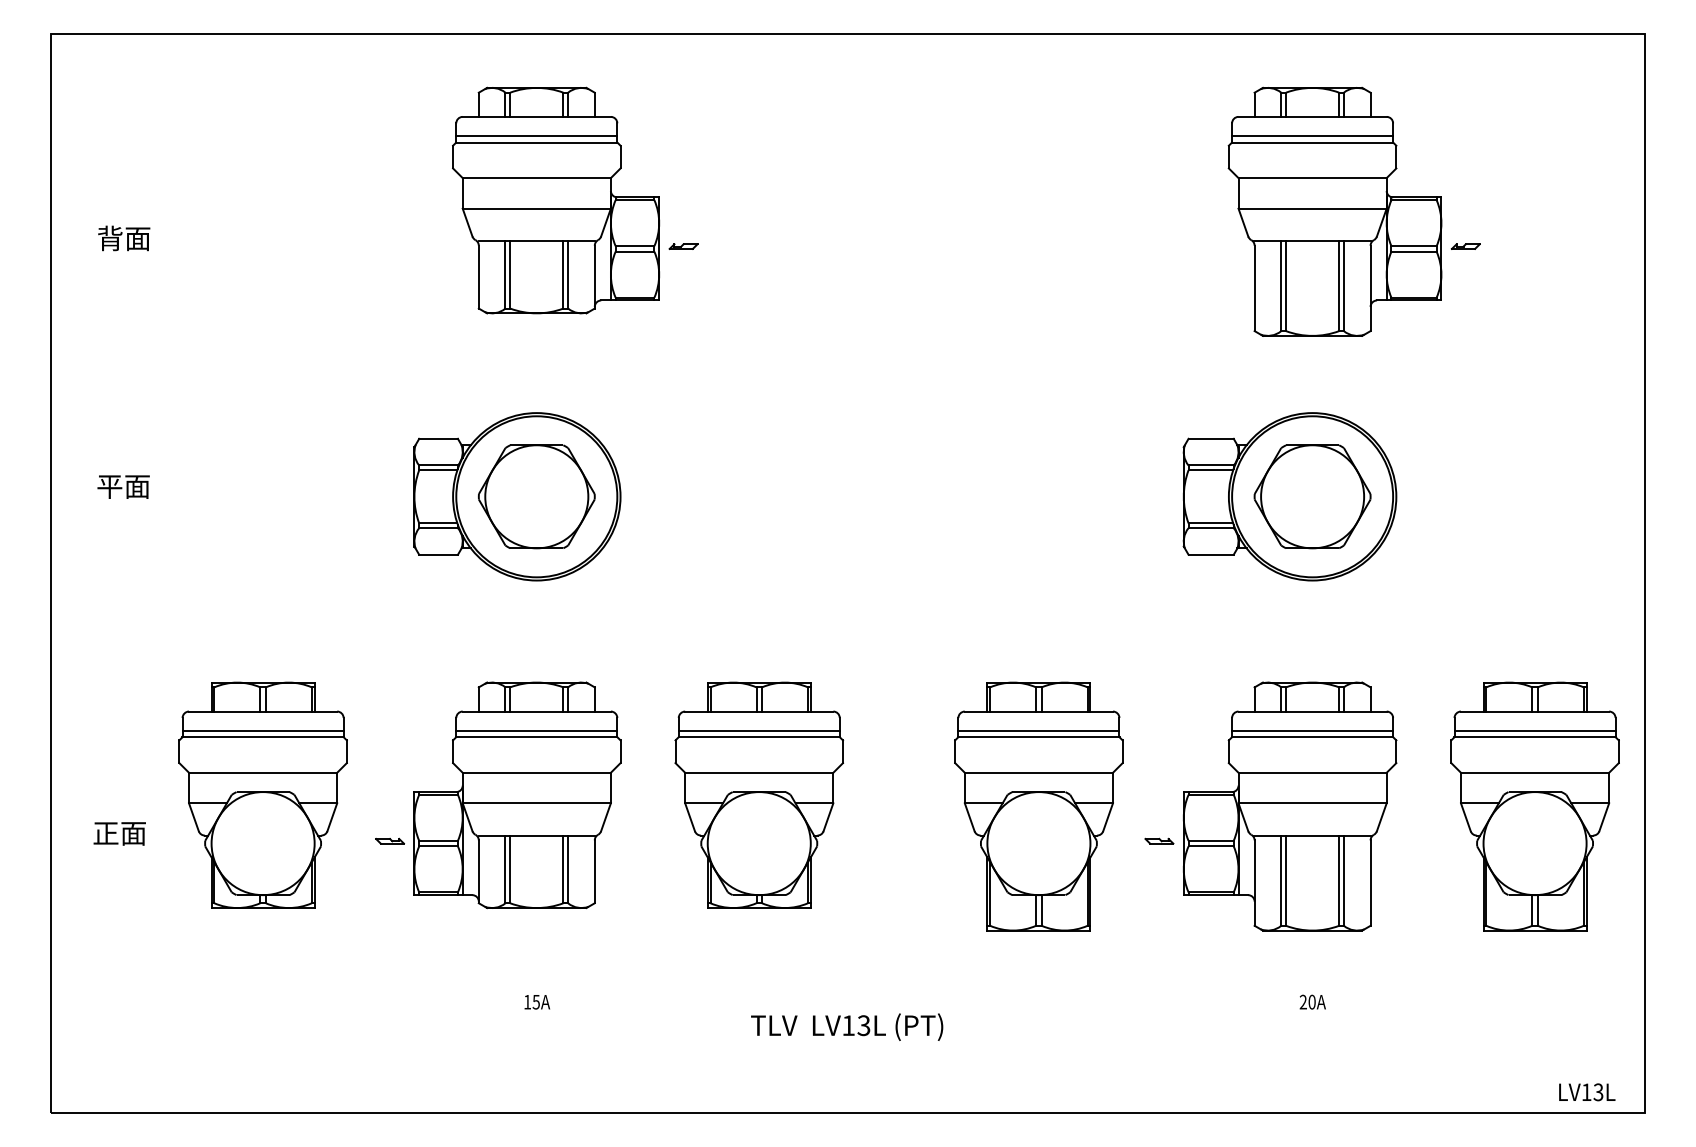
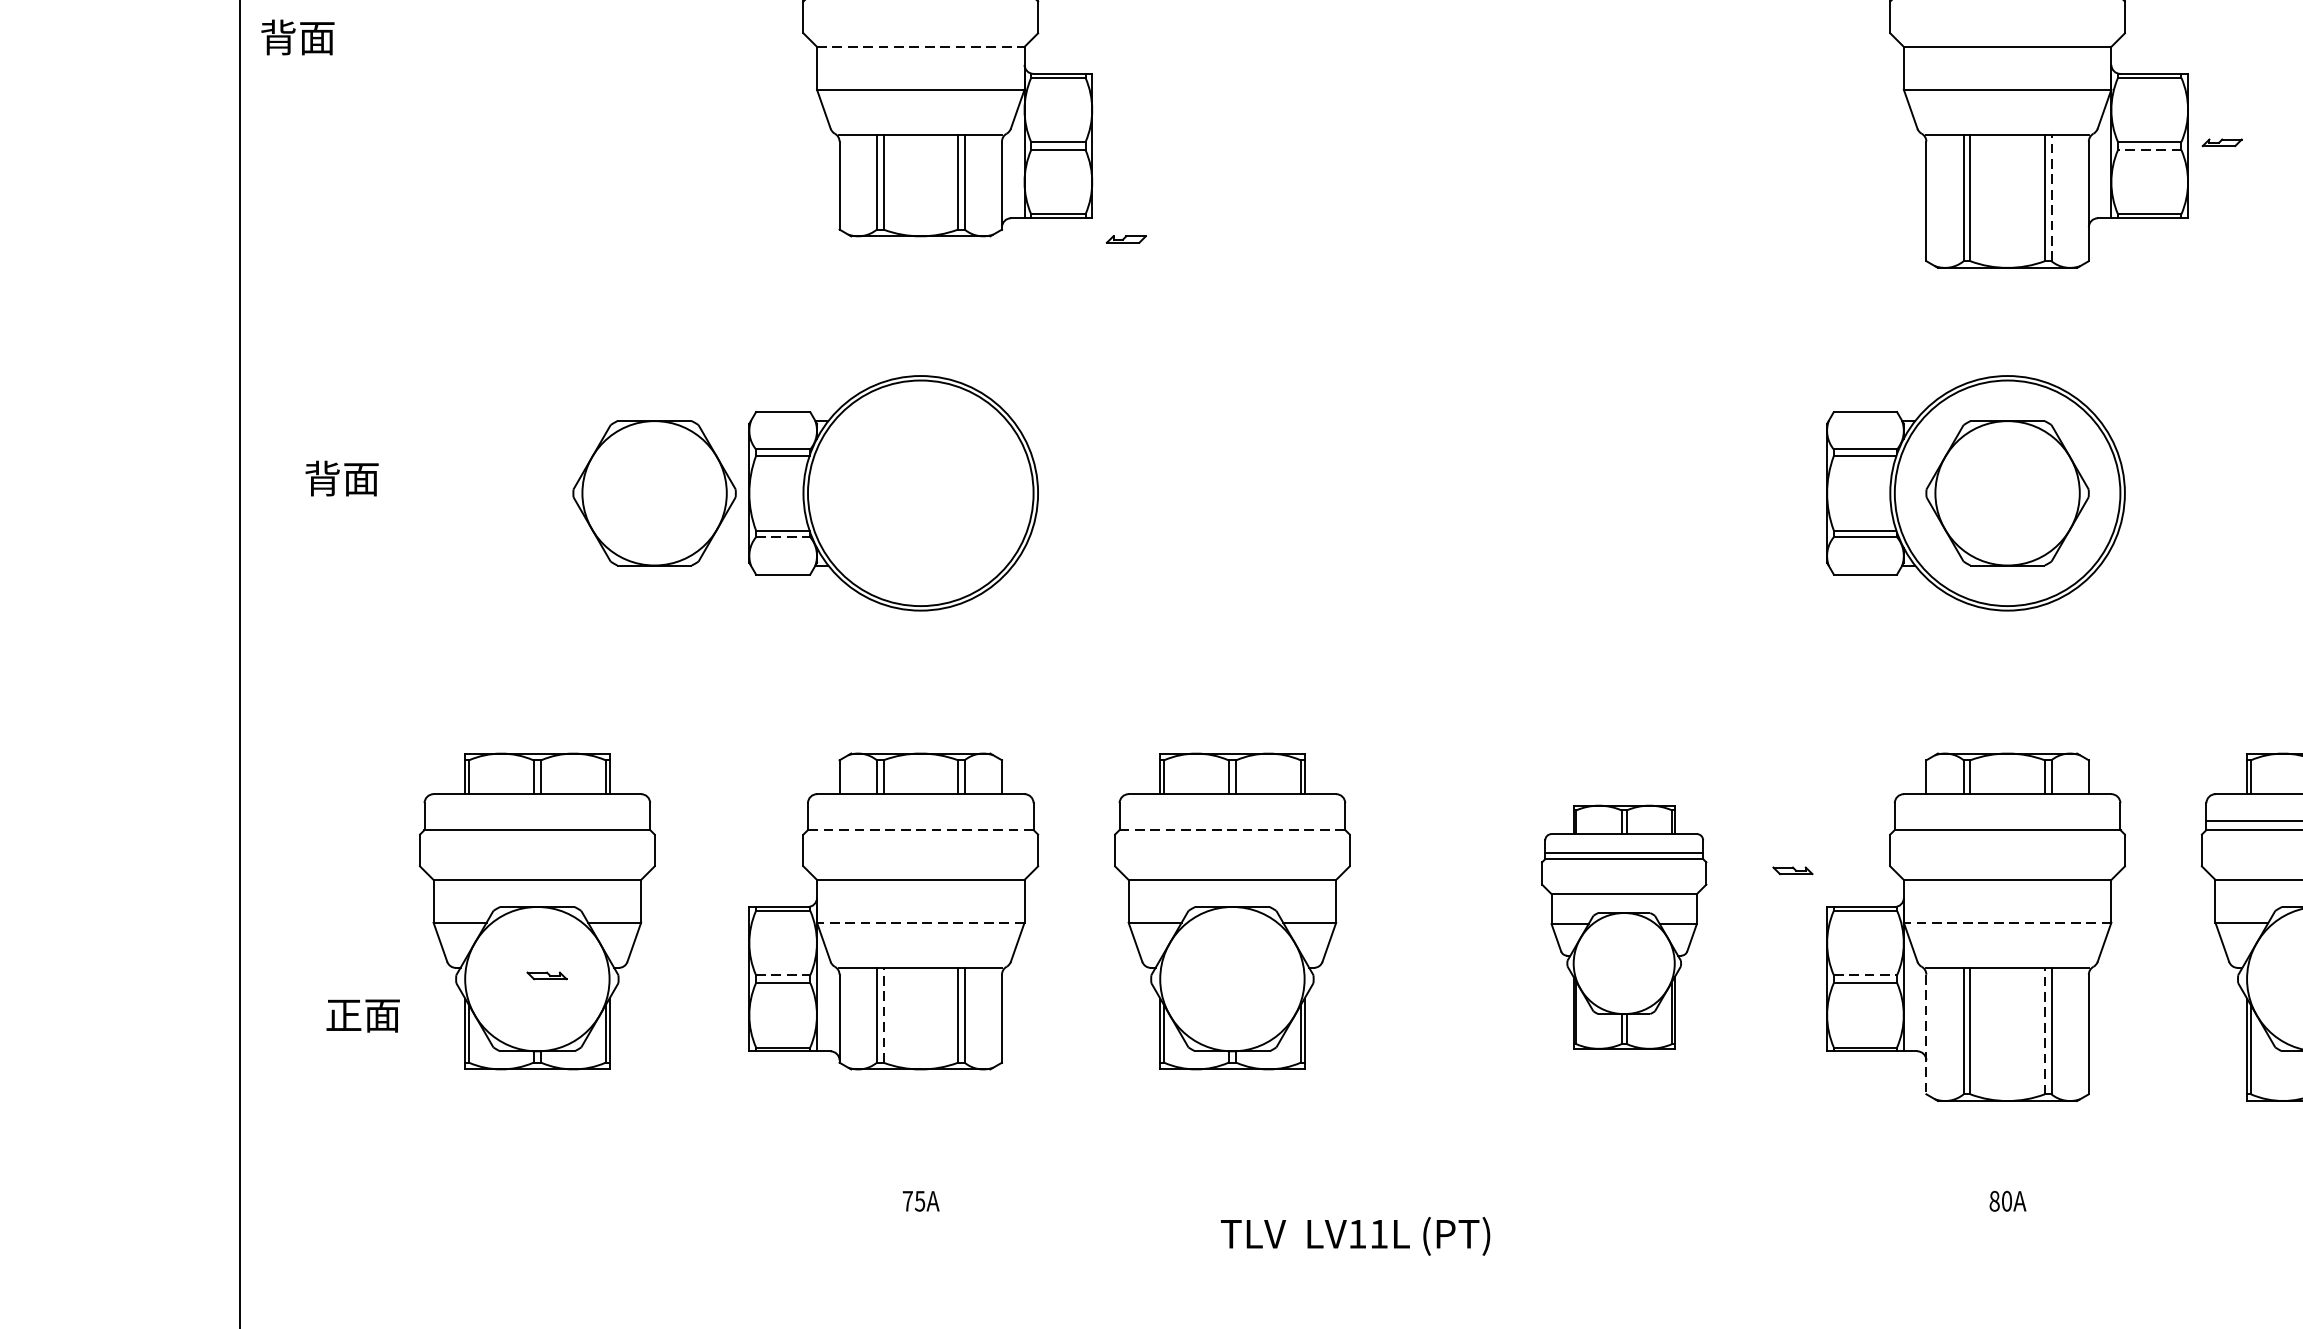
line: (537, 178) -> (921, 47), solid -> dashed
text: (124, 238) -> (298, 37), moved
part: (683, 246) -> (1126, 239), moved
line: (1414, 251) -> (2150, 149), solid -> dashed
line: (1343, 285) -> (2050, 197), solid -> dashed
text: (109, 485) -> (322, 477), 平面 -> 背面
part: (536, 496) -> (654, 492), moved
line: (439, 528) -> (784, 537), solid -> dashed
line: (262, 730) -> (536, 820), removed
line: (536, 730) -> (920, 820), removed
line: (758, 730) -> (1231, 820), removed
line: (1312, 730) -> (2007, 820), removed
line: (536, 737) -> (920, 830), solid -> dashed
line: (759, 737) -> (1232, 830), solid -> dashed
line: (536, 803) -> (920, 922), solid -> dashed
line: (1312, 803) -> (2007, 922), solid -> dashed
part: (1038, 806) -> (1623, 927), size x0.7
text: (119, 833) -> (362, 1015), moved
part: (389, 840) -> (546, 974), moved
line: (439, 840) -> (784, 974), solid -> dashed
part: (1159, 840) -> (1793, 869), moved
line: (1211, 840) -> (1865, 974), solid -> dashed
line: (510, 869) -> (883, 1015), solid -> dashed
line: (1339, 880) -> (2045, 1030), solid -> dashed
line: (1254, 883) -> (1926, 1035), solid -> dashed
text: (1302, 1001) -> (1993, 1200), 20A -> 80A
text: (527, 1002) -> (907, 1201), 15A -> 75A
text: (863, 1025) -> (1378, 1233), LV13L -> LV11L

